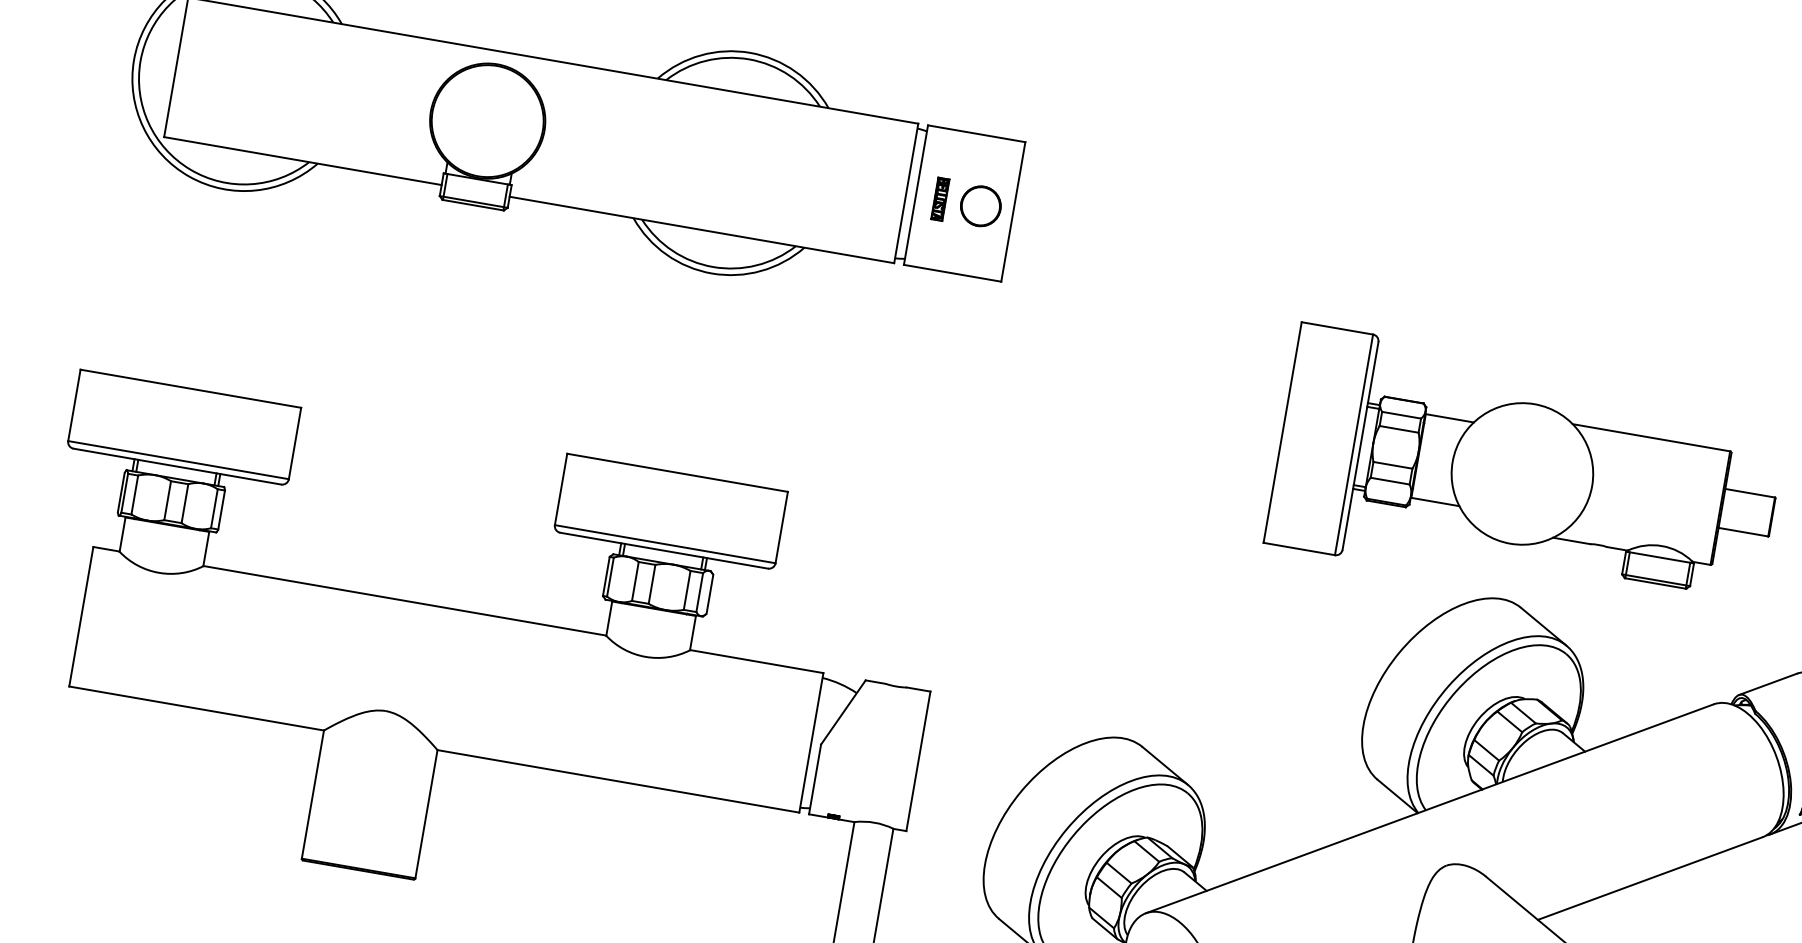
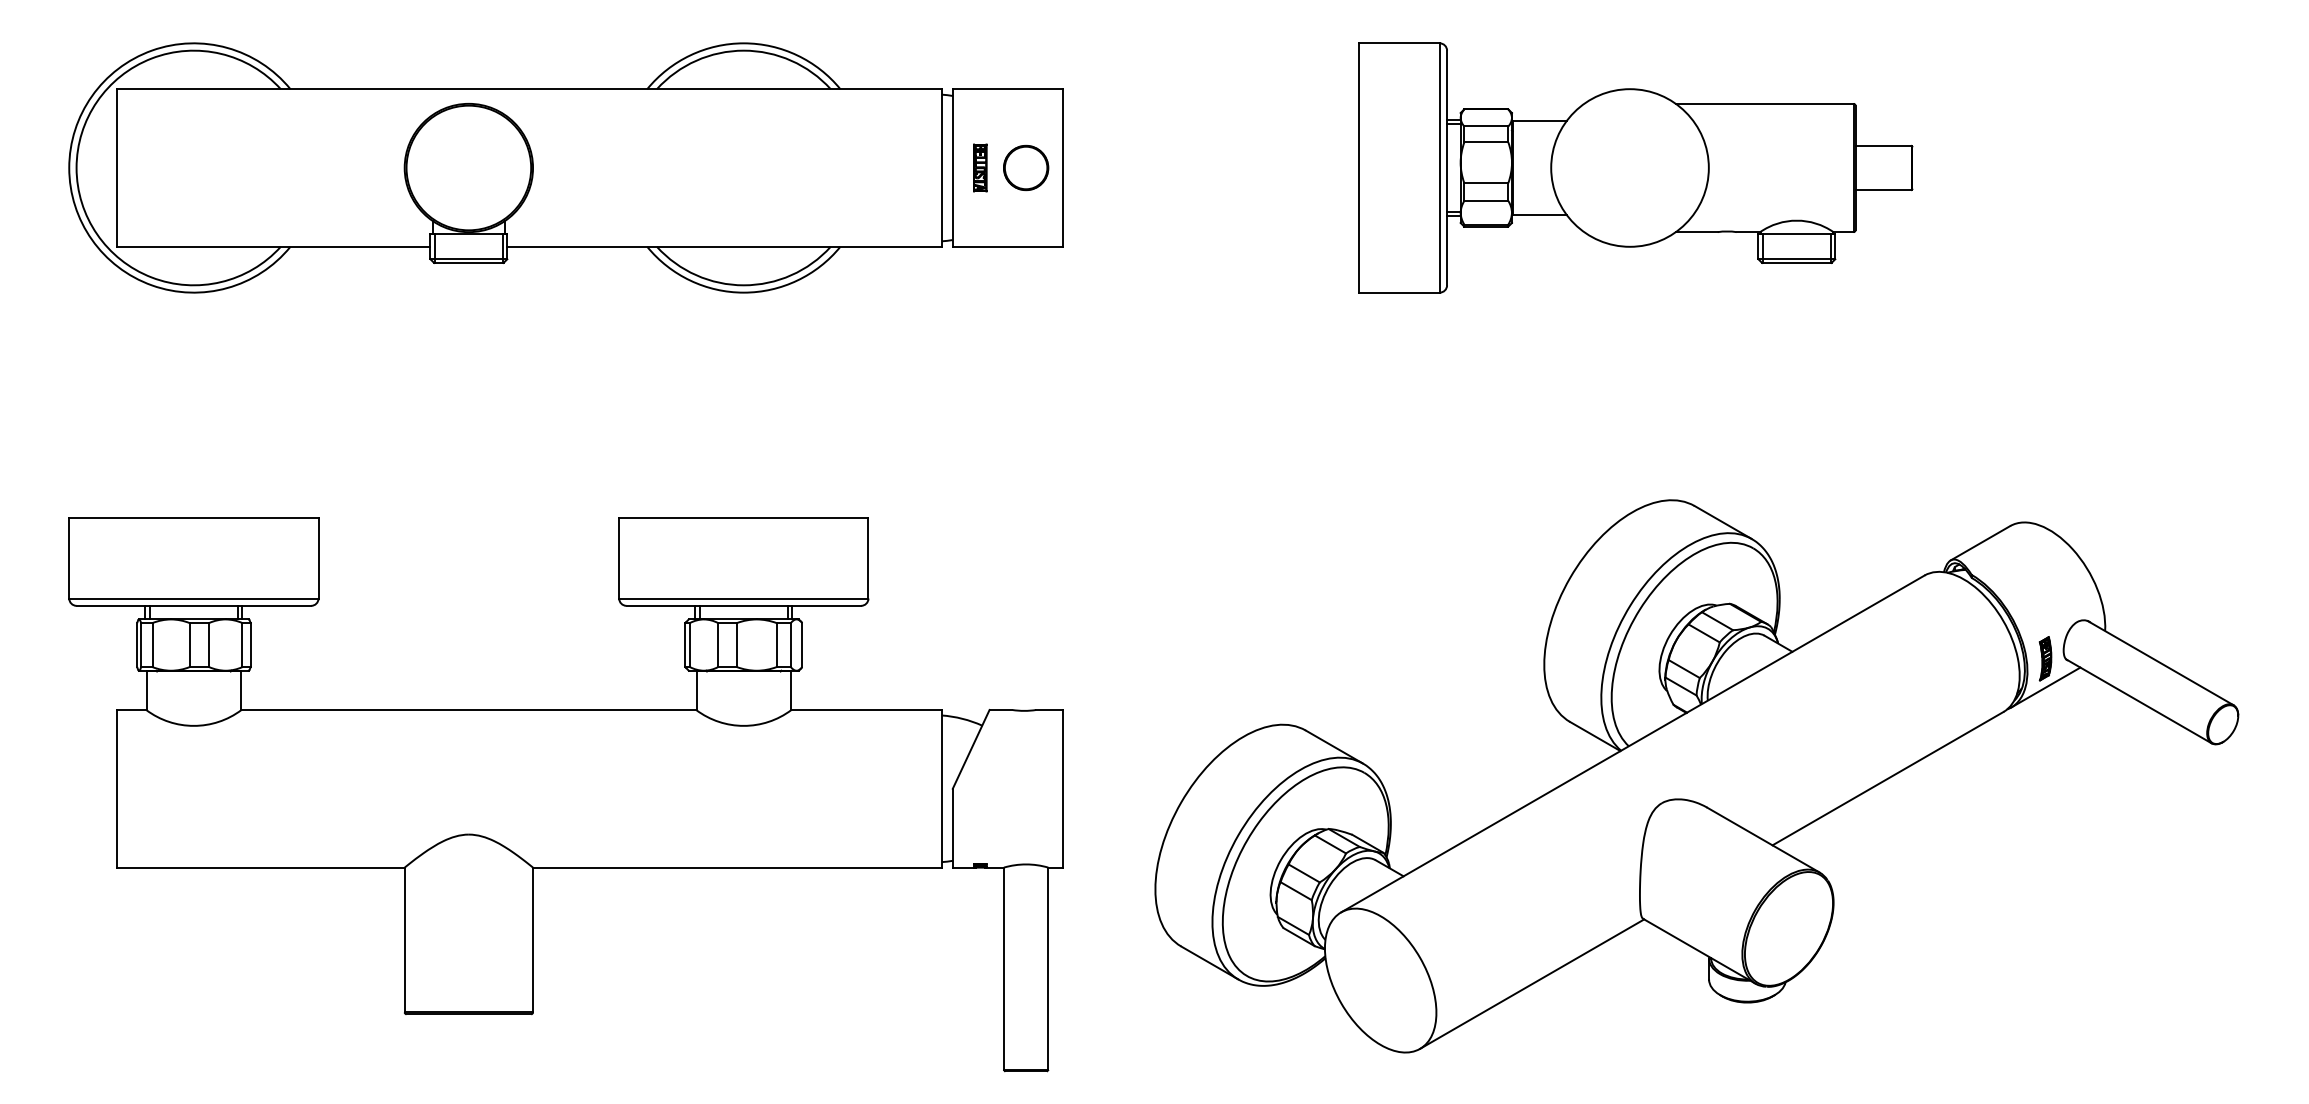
part: (1527, 474) -> (1635, 167), moved

